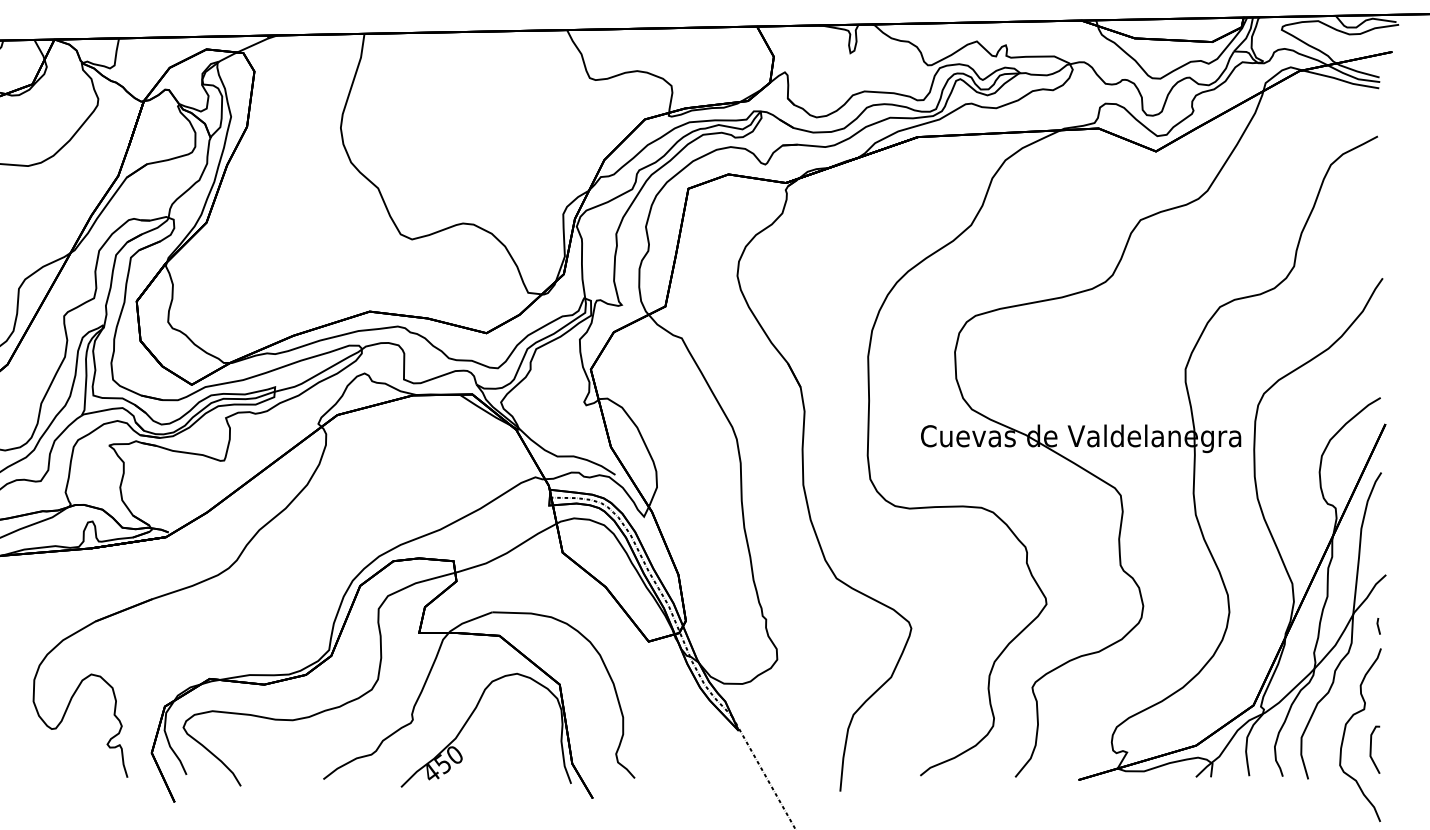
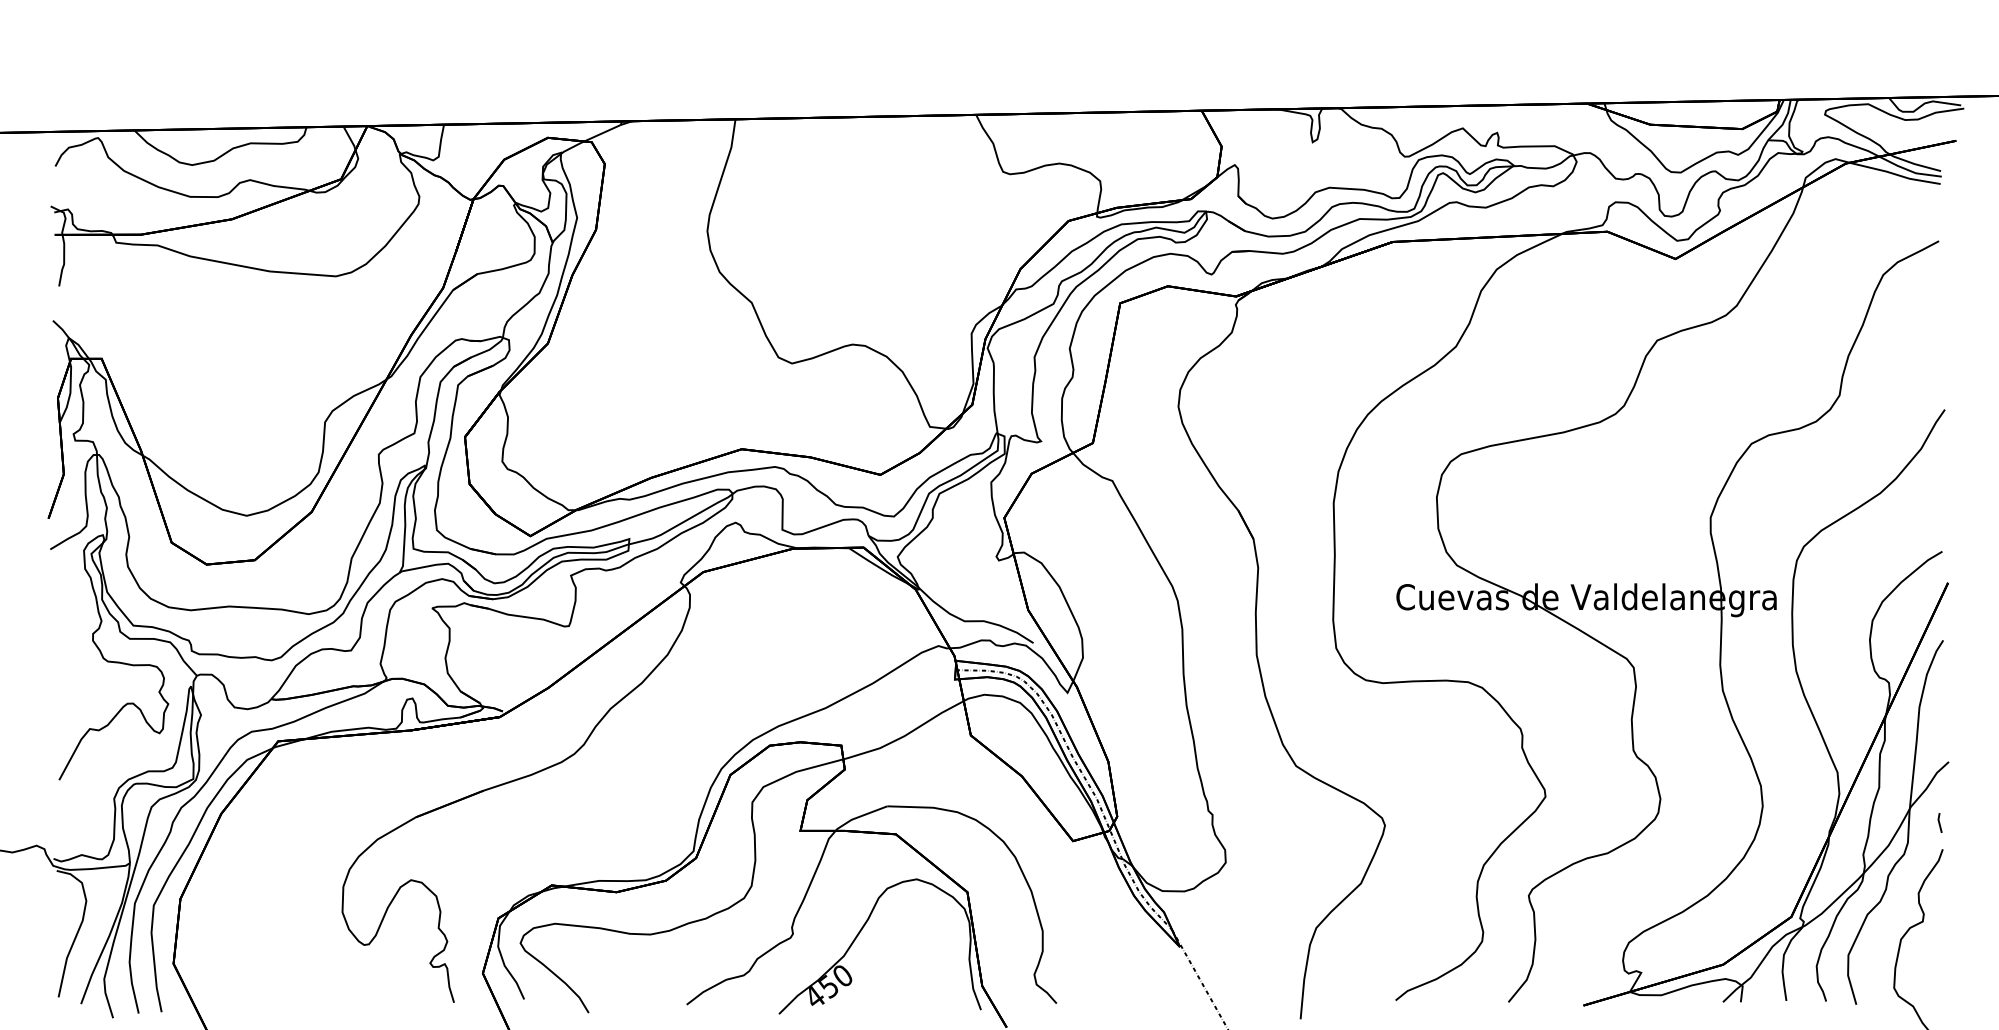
line: (1371, 749) -> (1931, 969), removed

